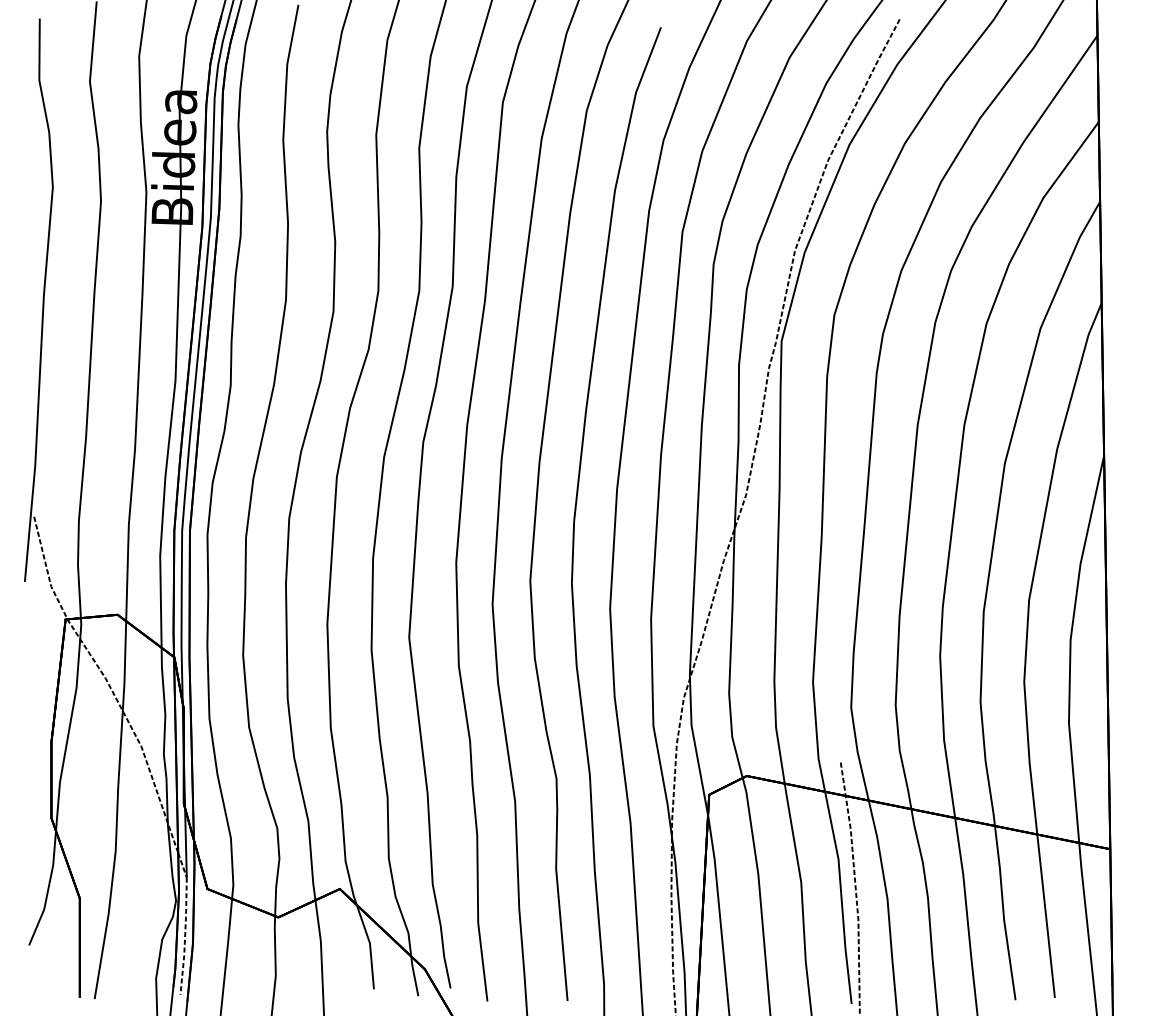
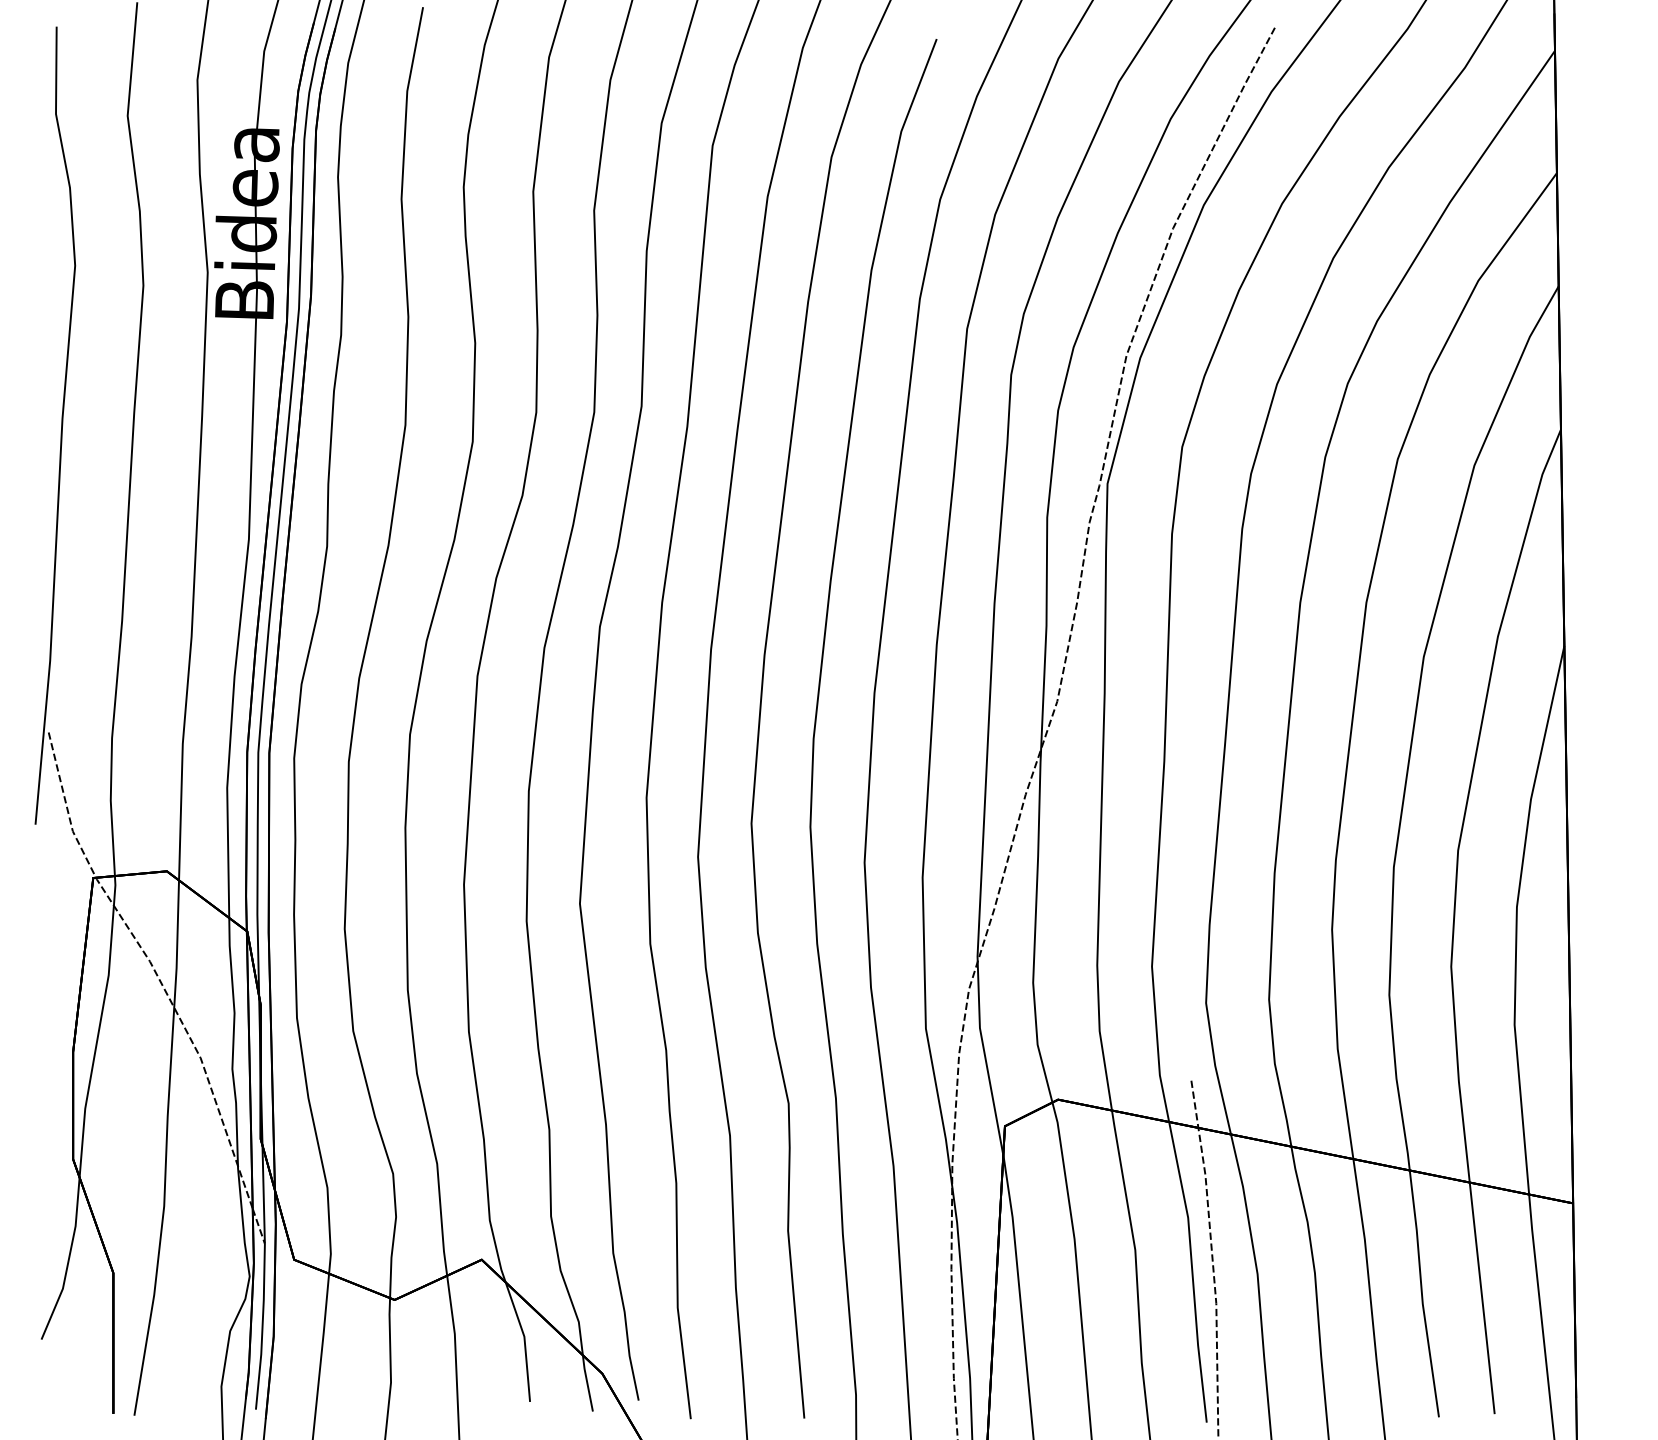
line: (185, 936) -> (262, 1326), dashed -> solid

